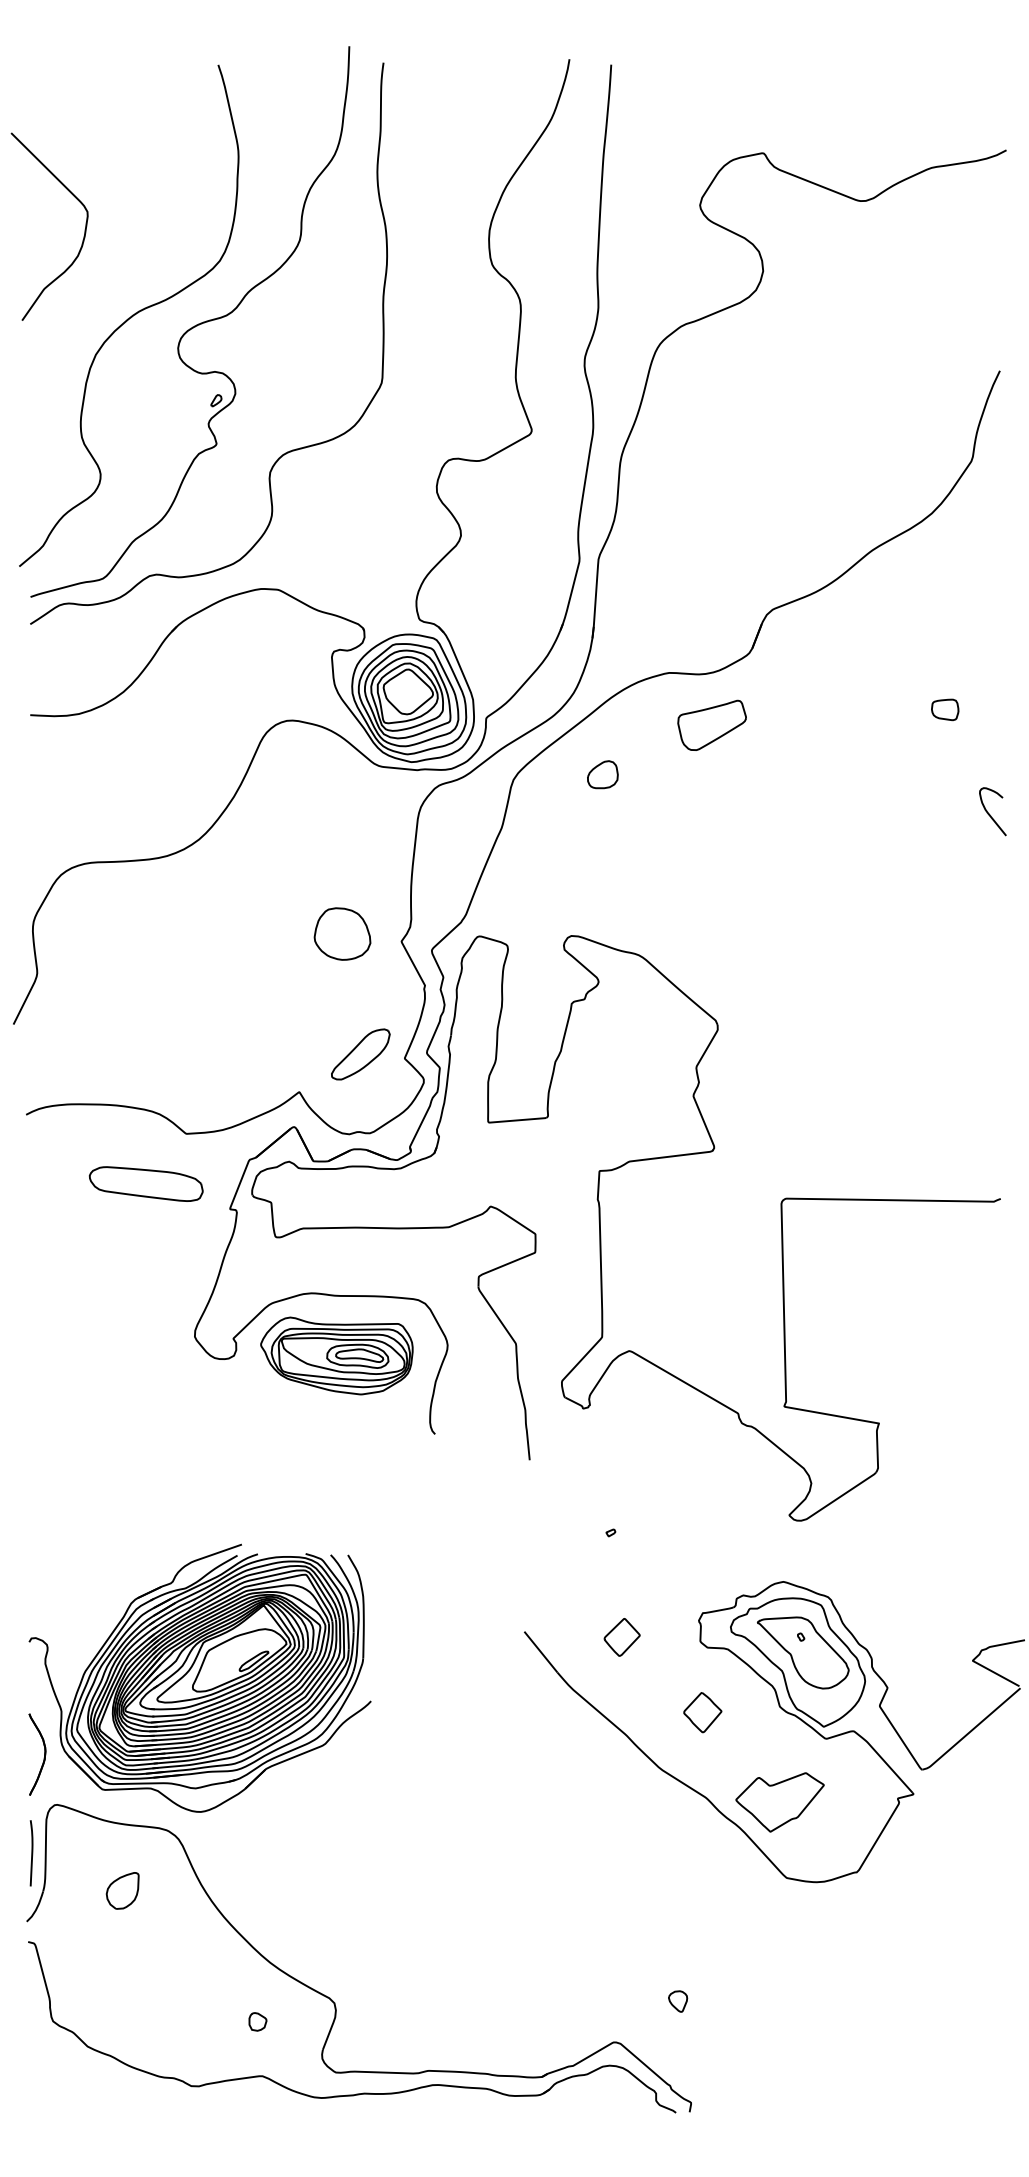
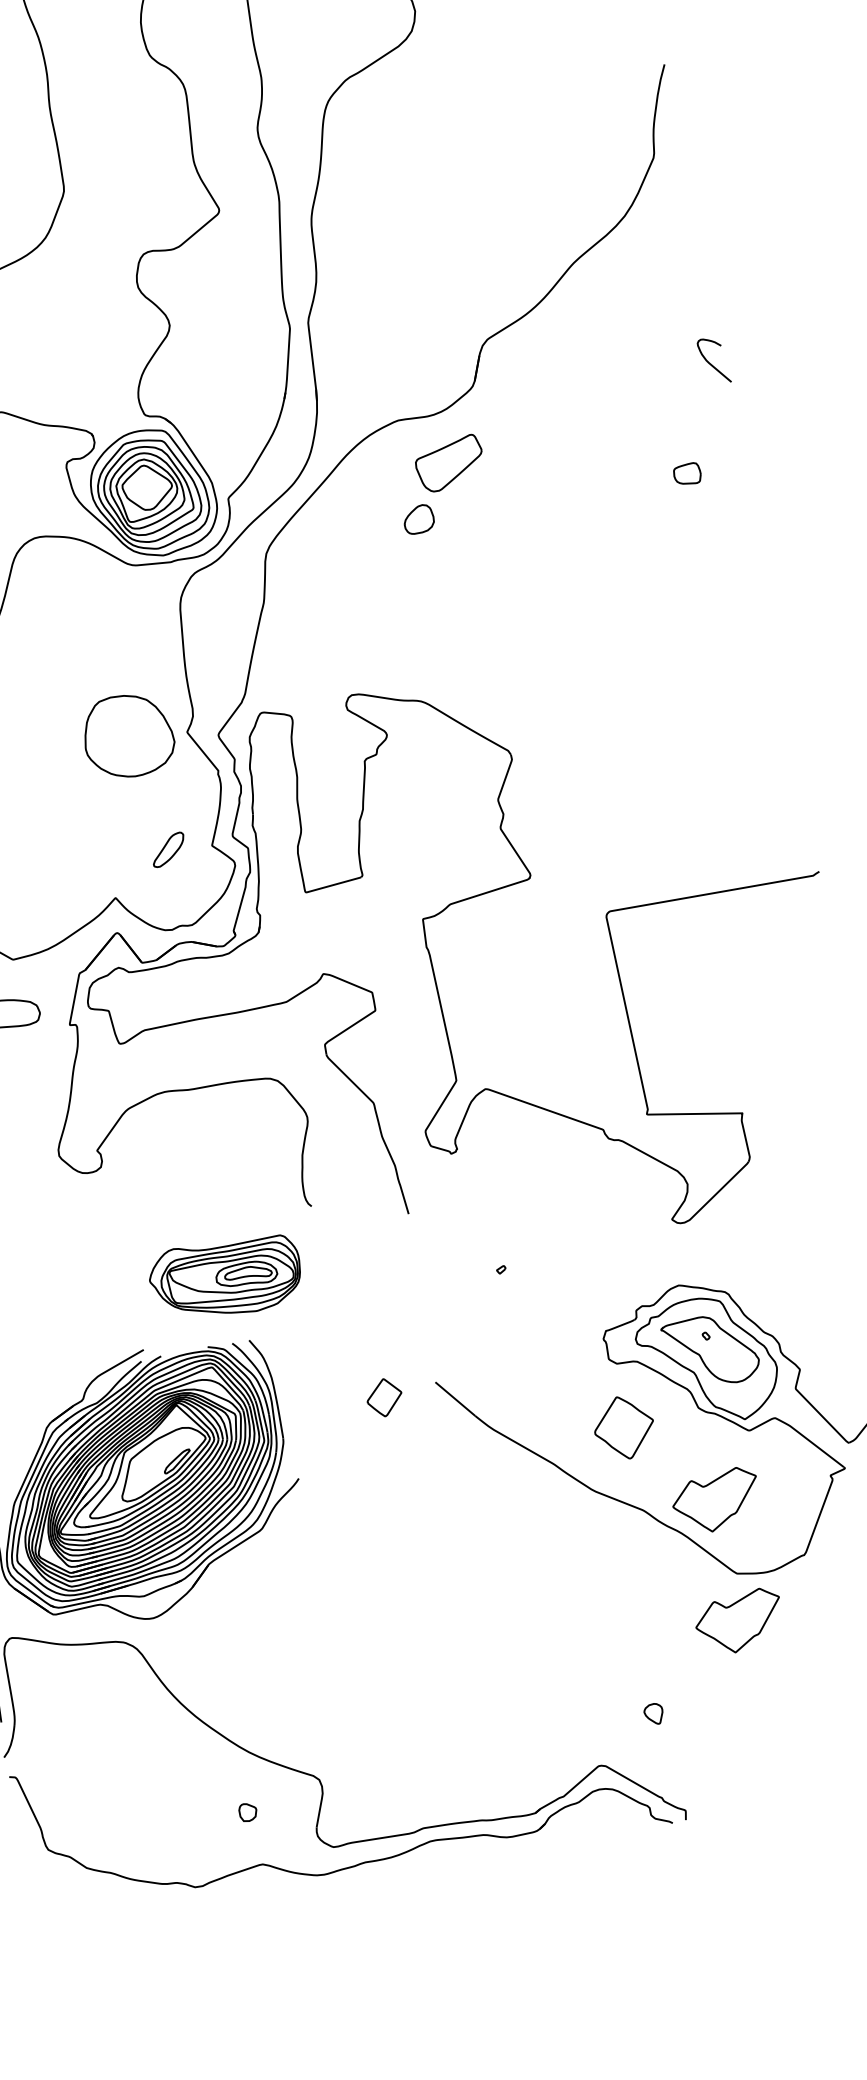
part: (945, 709) -> (687, 474), moved
part: (602, 774) -> (418, 519), moved
curve: (989, 813) -> (711, 363), moved
part: (342, 933) -> (128, 735), size x1.6
part: (360, 1054) -> (168, 849), size x0.6
part: (336, 1355) -> (225, 1277), moved
part: (621, 1637) -> (383, 1397), moved
part: (702, 1712) -> (624, 1427), size x1.6
part: (122, 1890) -> (91, 1709), removed
part: (779, 1926) -> (738, 1622), added

